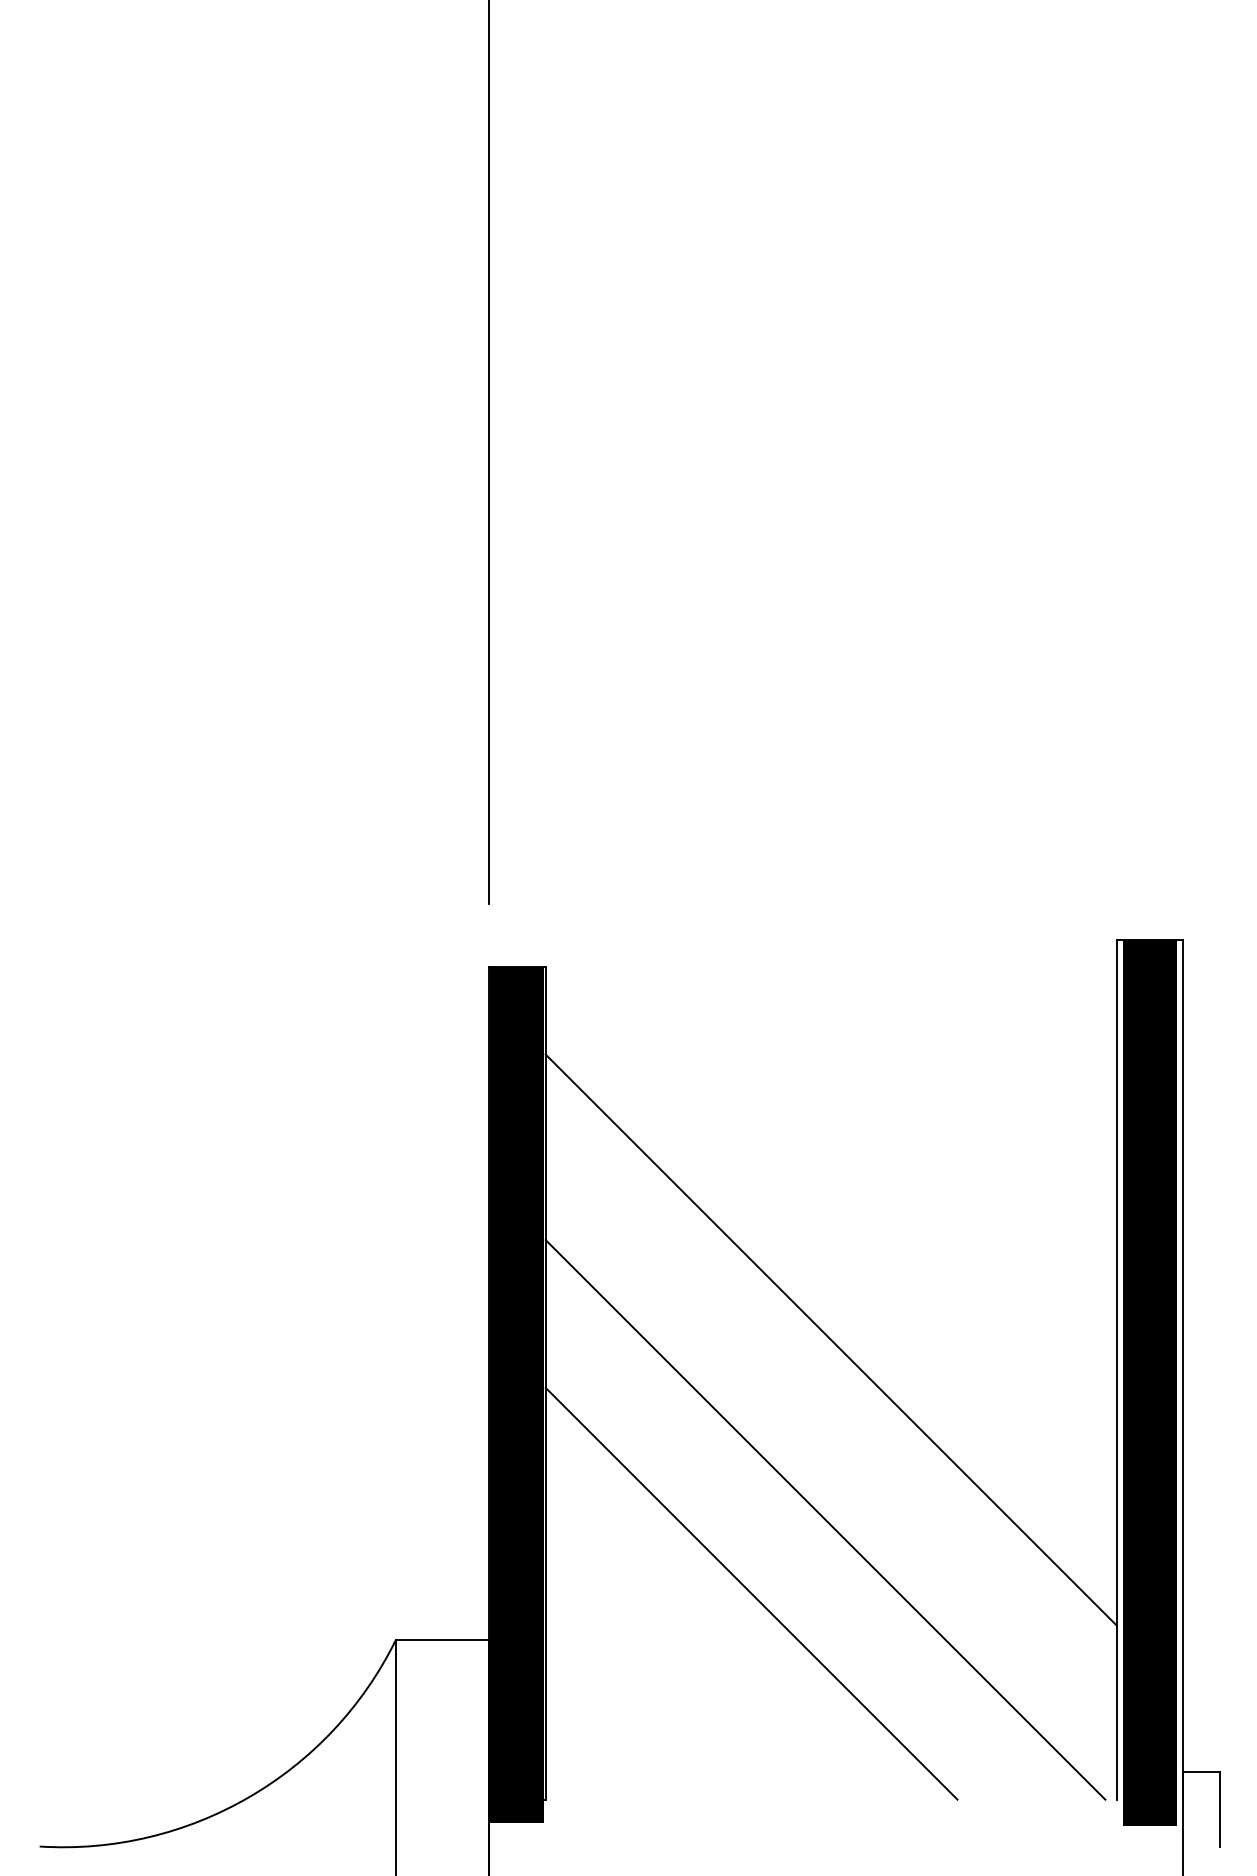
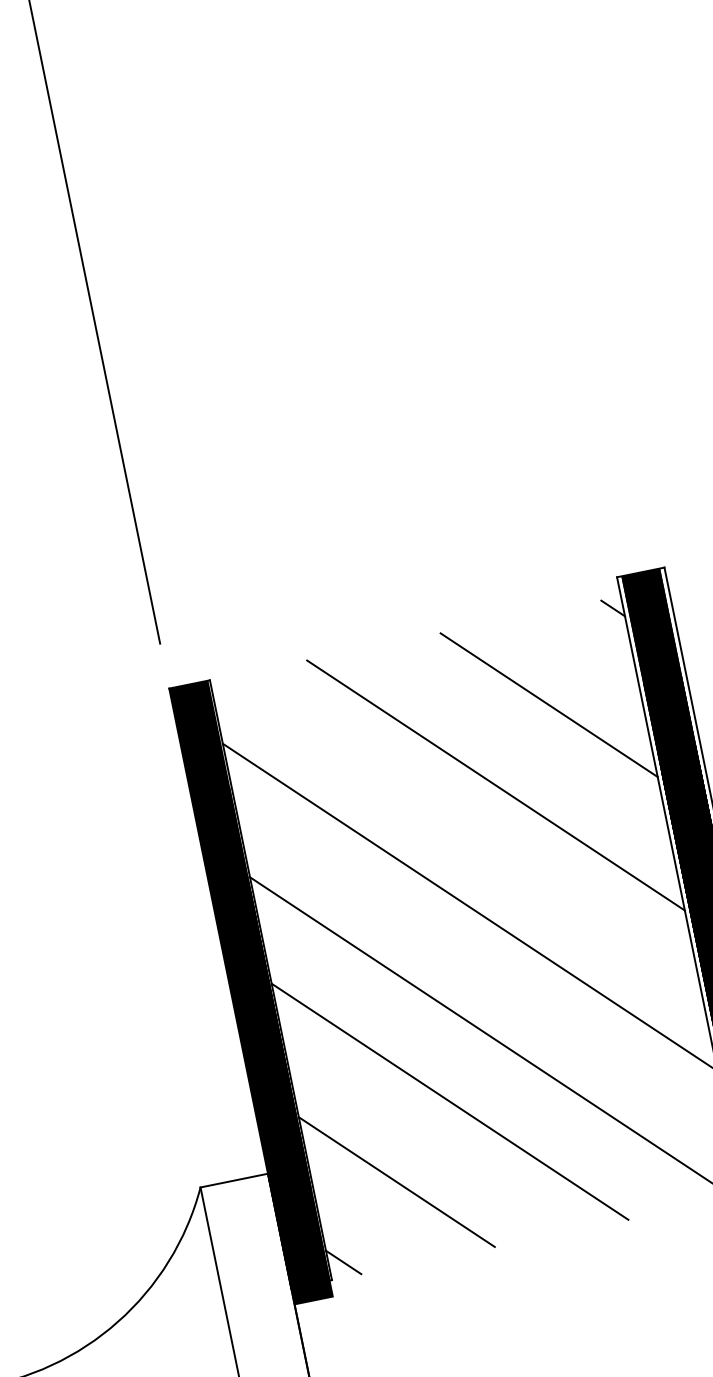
line: (1102, 979) -> (612, 608), added
line: (991, 1091) -> (549, 704), added
line: (898, 1184) -> (495, 785), added
line: (658, 1686) -> (396, 1182), added
line: (565, 1778) -> (343, 1261), added

